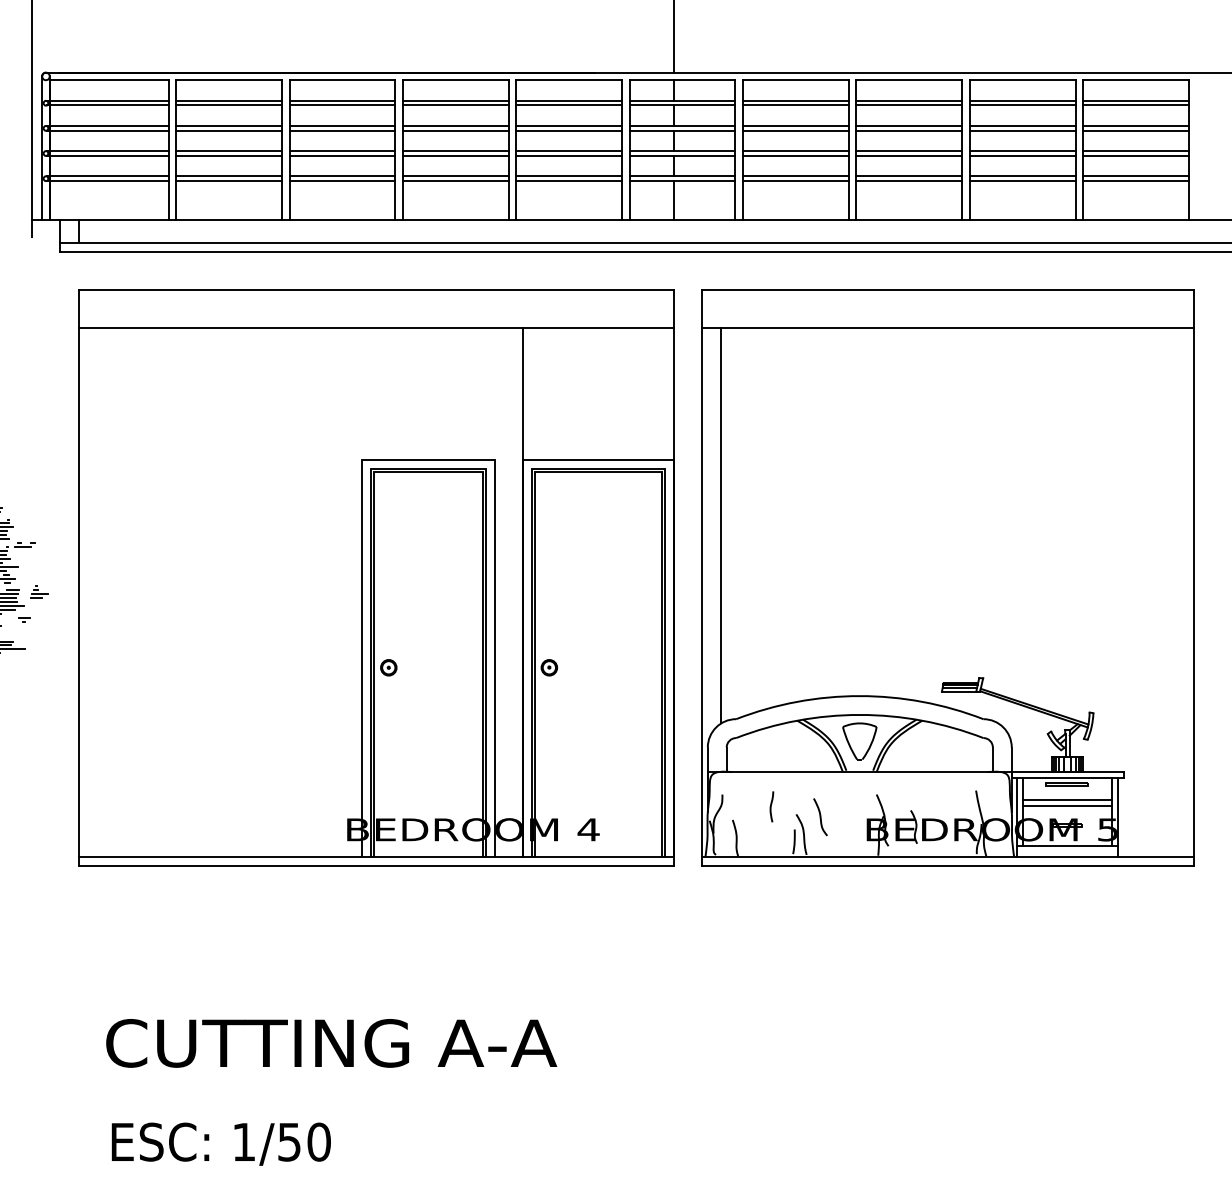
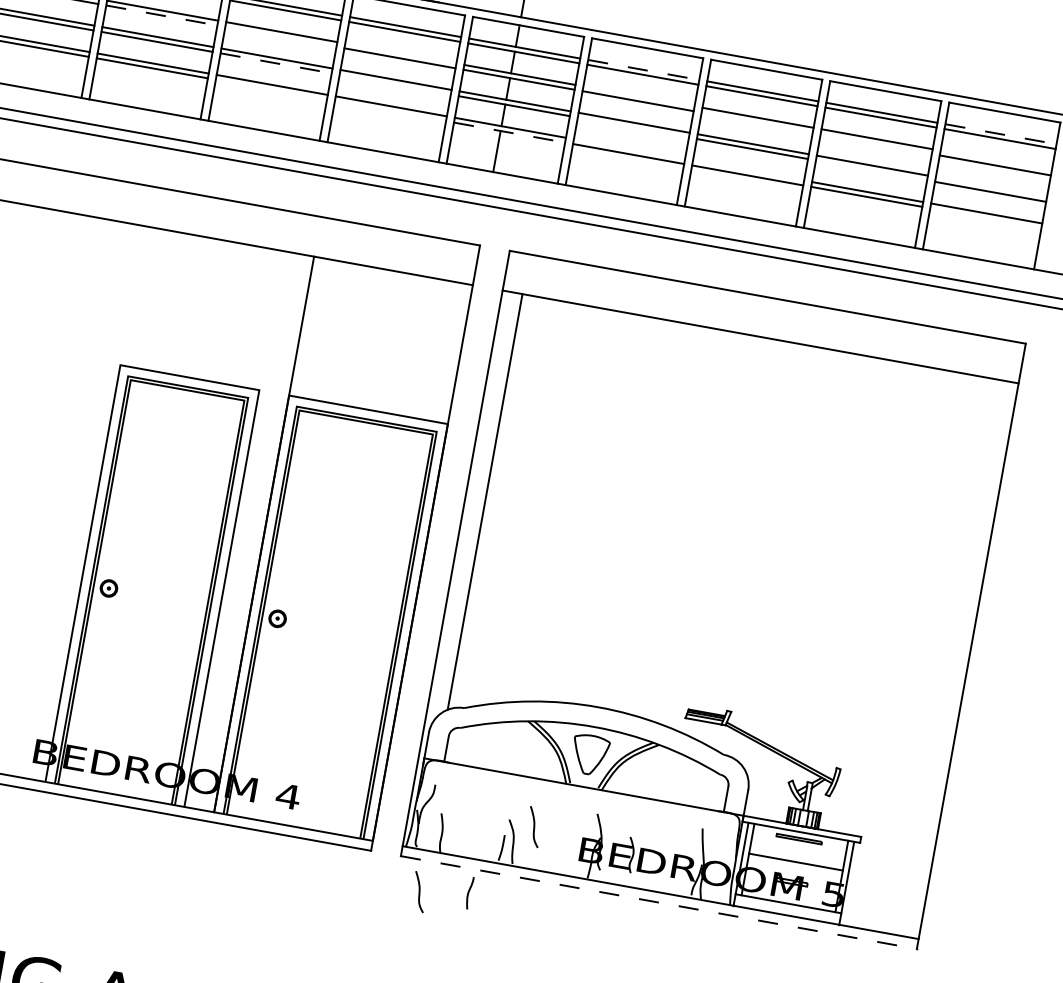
line: (795, 100) -> (643, 69), solid -> dashed
line: (1136, 100) -> (1001, 133), solid -> dashed
line: (569, 126) -> (401, 54), removed
line: (795, 126) -> (638, 96), removed
line: (1135, 126) -> (995, 161), removed
line: (342, 130) -> (161, 15), solid -> dashed
line: (455, 130) -> (280, 36), removed
line: (909, 130) -> (757, 122), removed
line: (1022, 130) -> (876, 143), removed
line: (1135, 151) -> (990, 187), removed
line: (455, 155) -> (275, 62), solid -> dashed
line: (569, 155) -> (395, 84), removed
line: (795, 155) -> (632, 127), removed
line: (1022, 155) -> (871, 170), removed
line: (795, 176) -> (629, 149), removed
line: (909, 176) -> (748, 170), removed
line: (455, 180) -> (271, 89), removed
line: (569, 180) -> (390, 110), removed
line: (682, 180) -> (509, 132), solid -> dashed
line: (1135, 180) -> (985, 217), removed
line: (1067, 800) -> (796, 856), removed
curve: (771, 806) -> (469, 892), moved
line: (948, 866) -> (659, 903), solid -> dashed
curve: (725, 896) -> (419, 892), added

